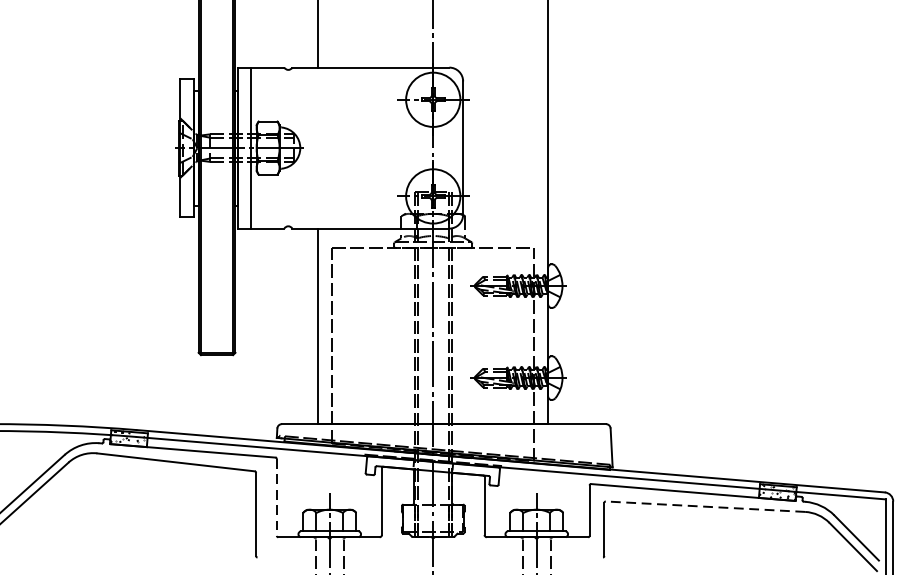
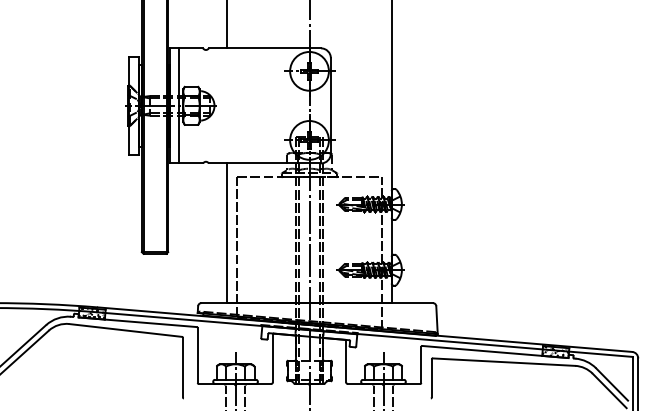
line: (276, 498) -> (197, 356), dashed -> solid
line: (704, 507) -> (503, 362), dashed -> solid

